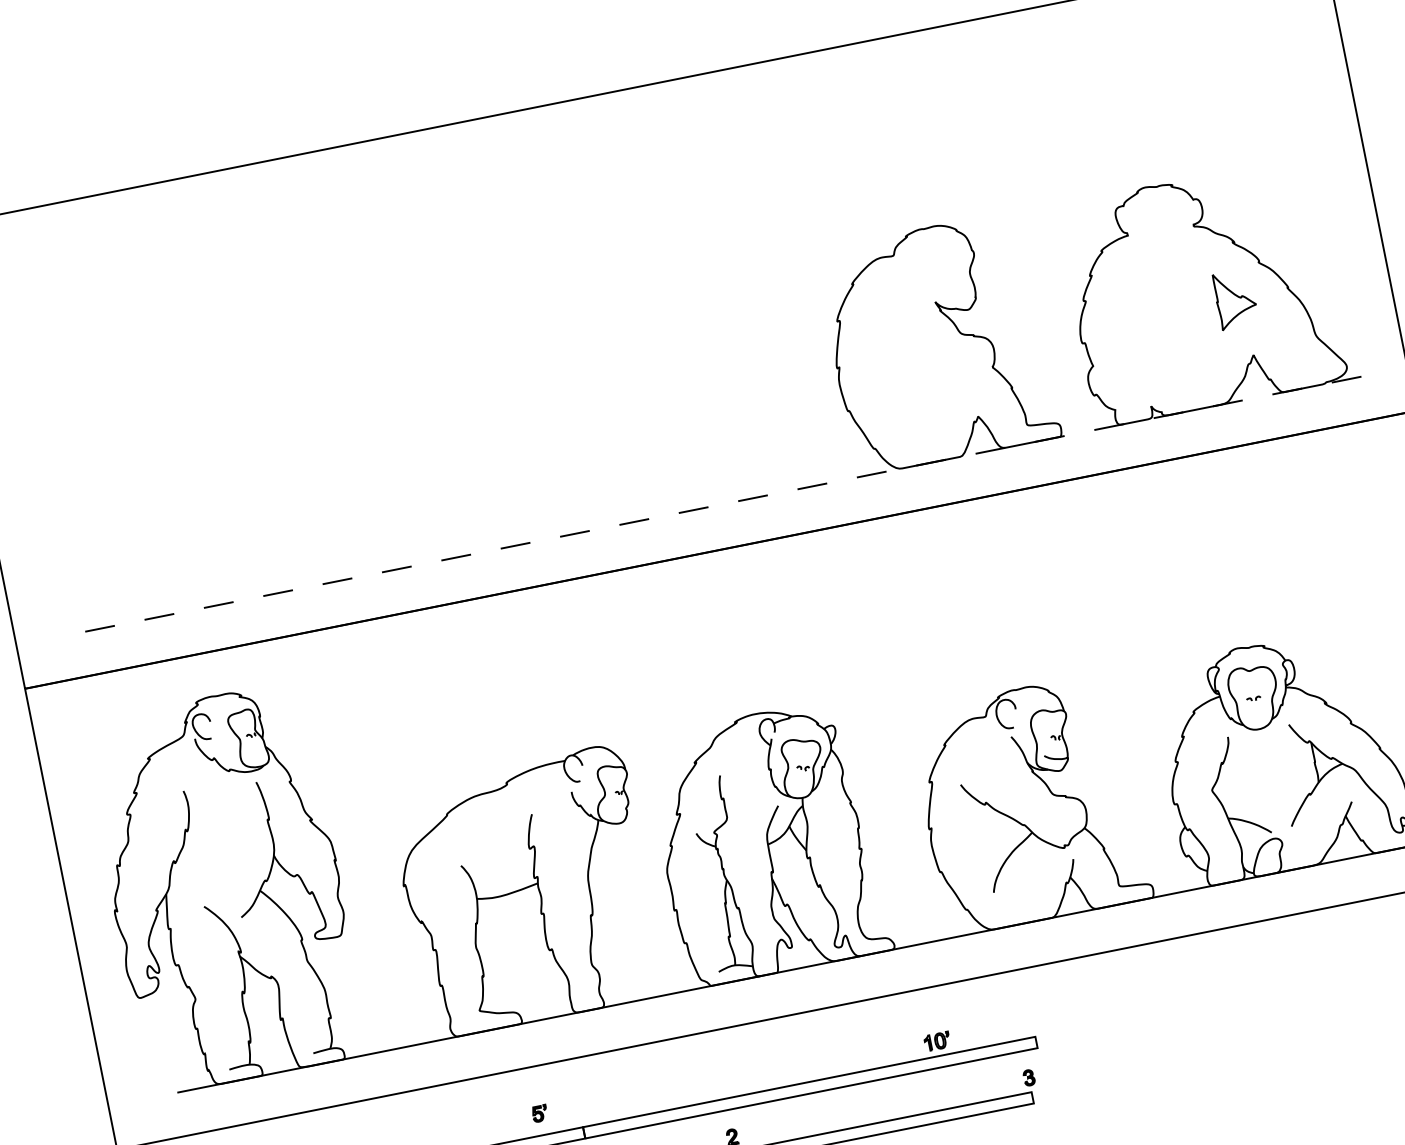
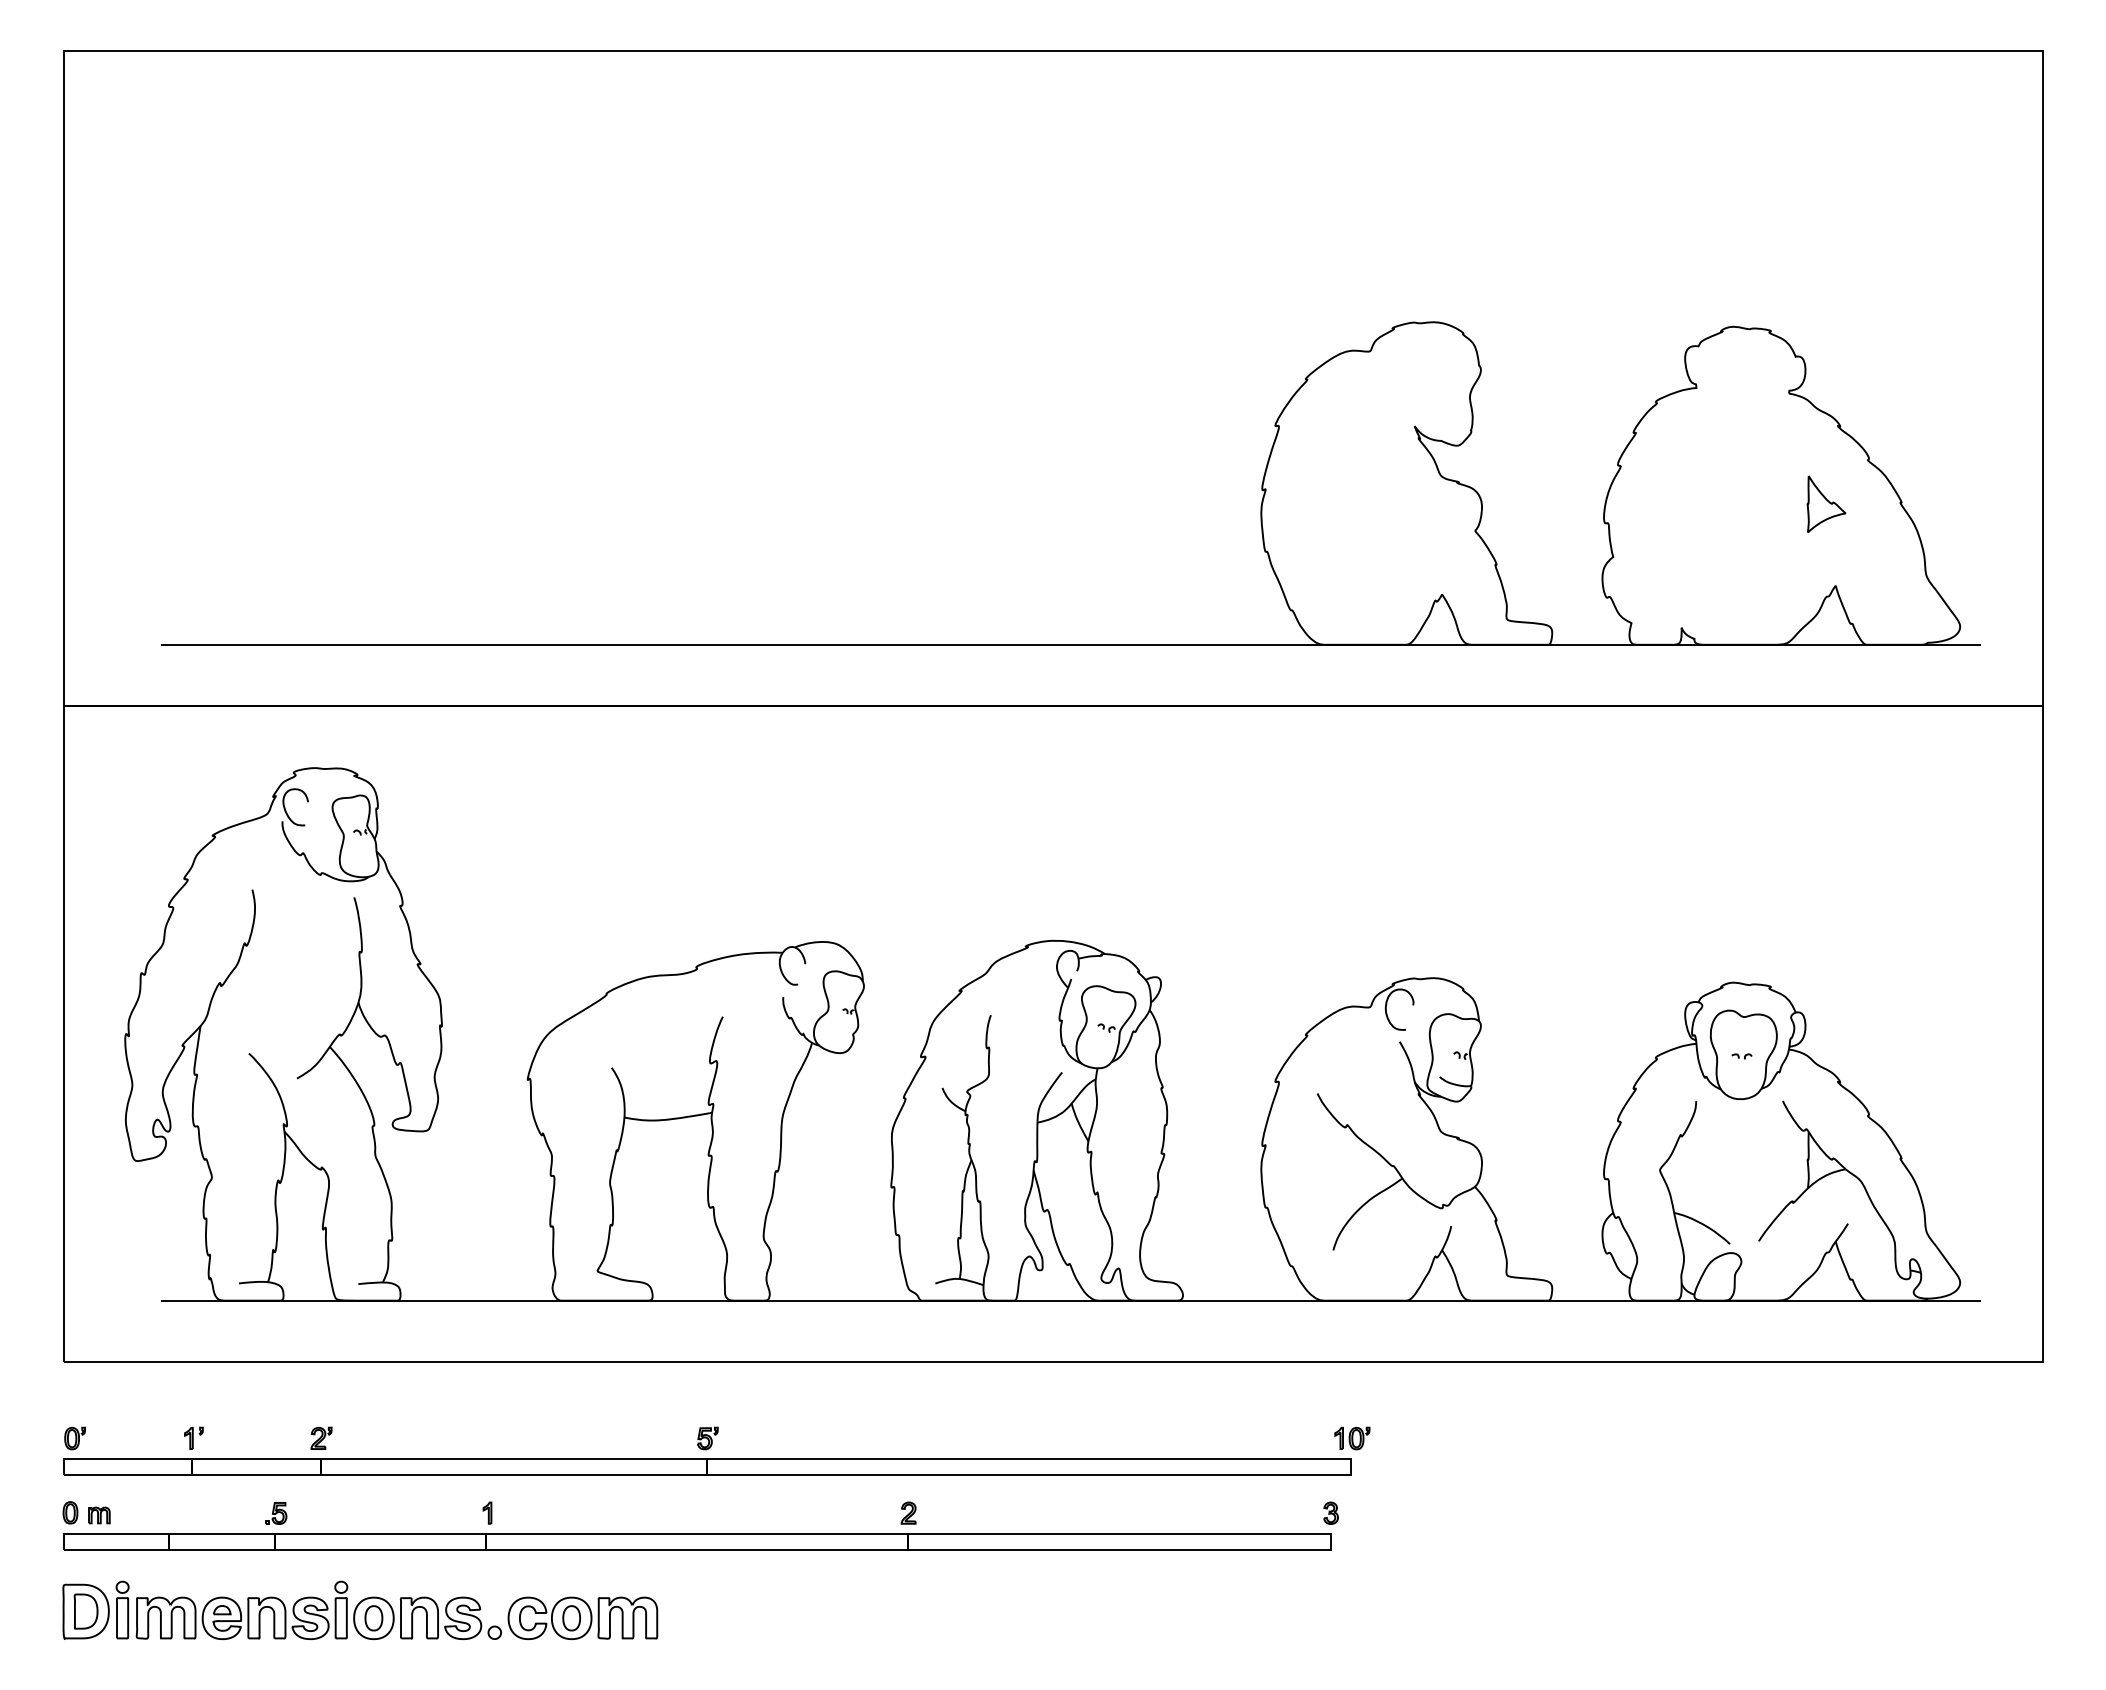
part: (1235, 298) -> (1826, 503), size x0.71
line: (724, 503) -> (1071, 644), dashed -> solid
part: (937, 1041) -> (1352, 1438), moved
part: (539, 1113) -> (707, 1438), moved

